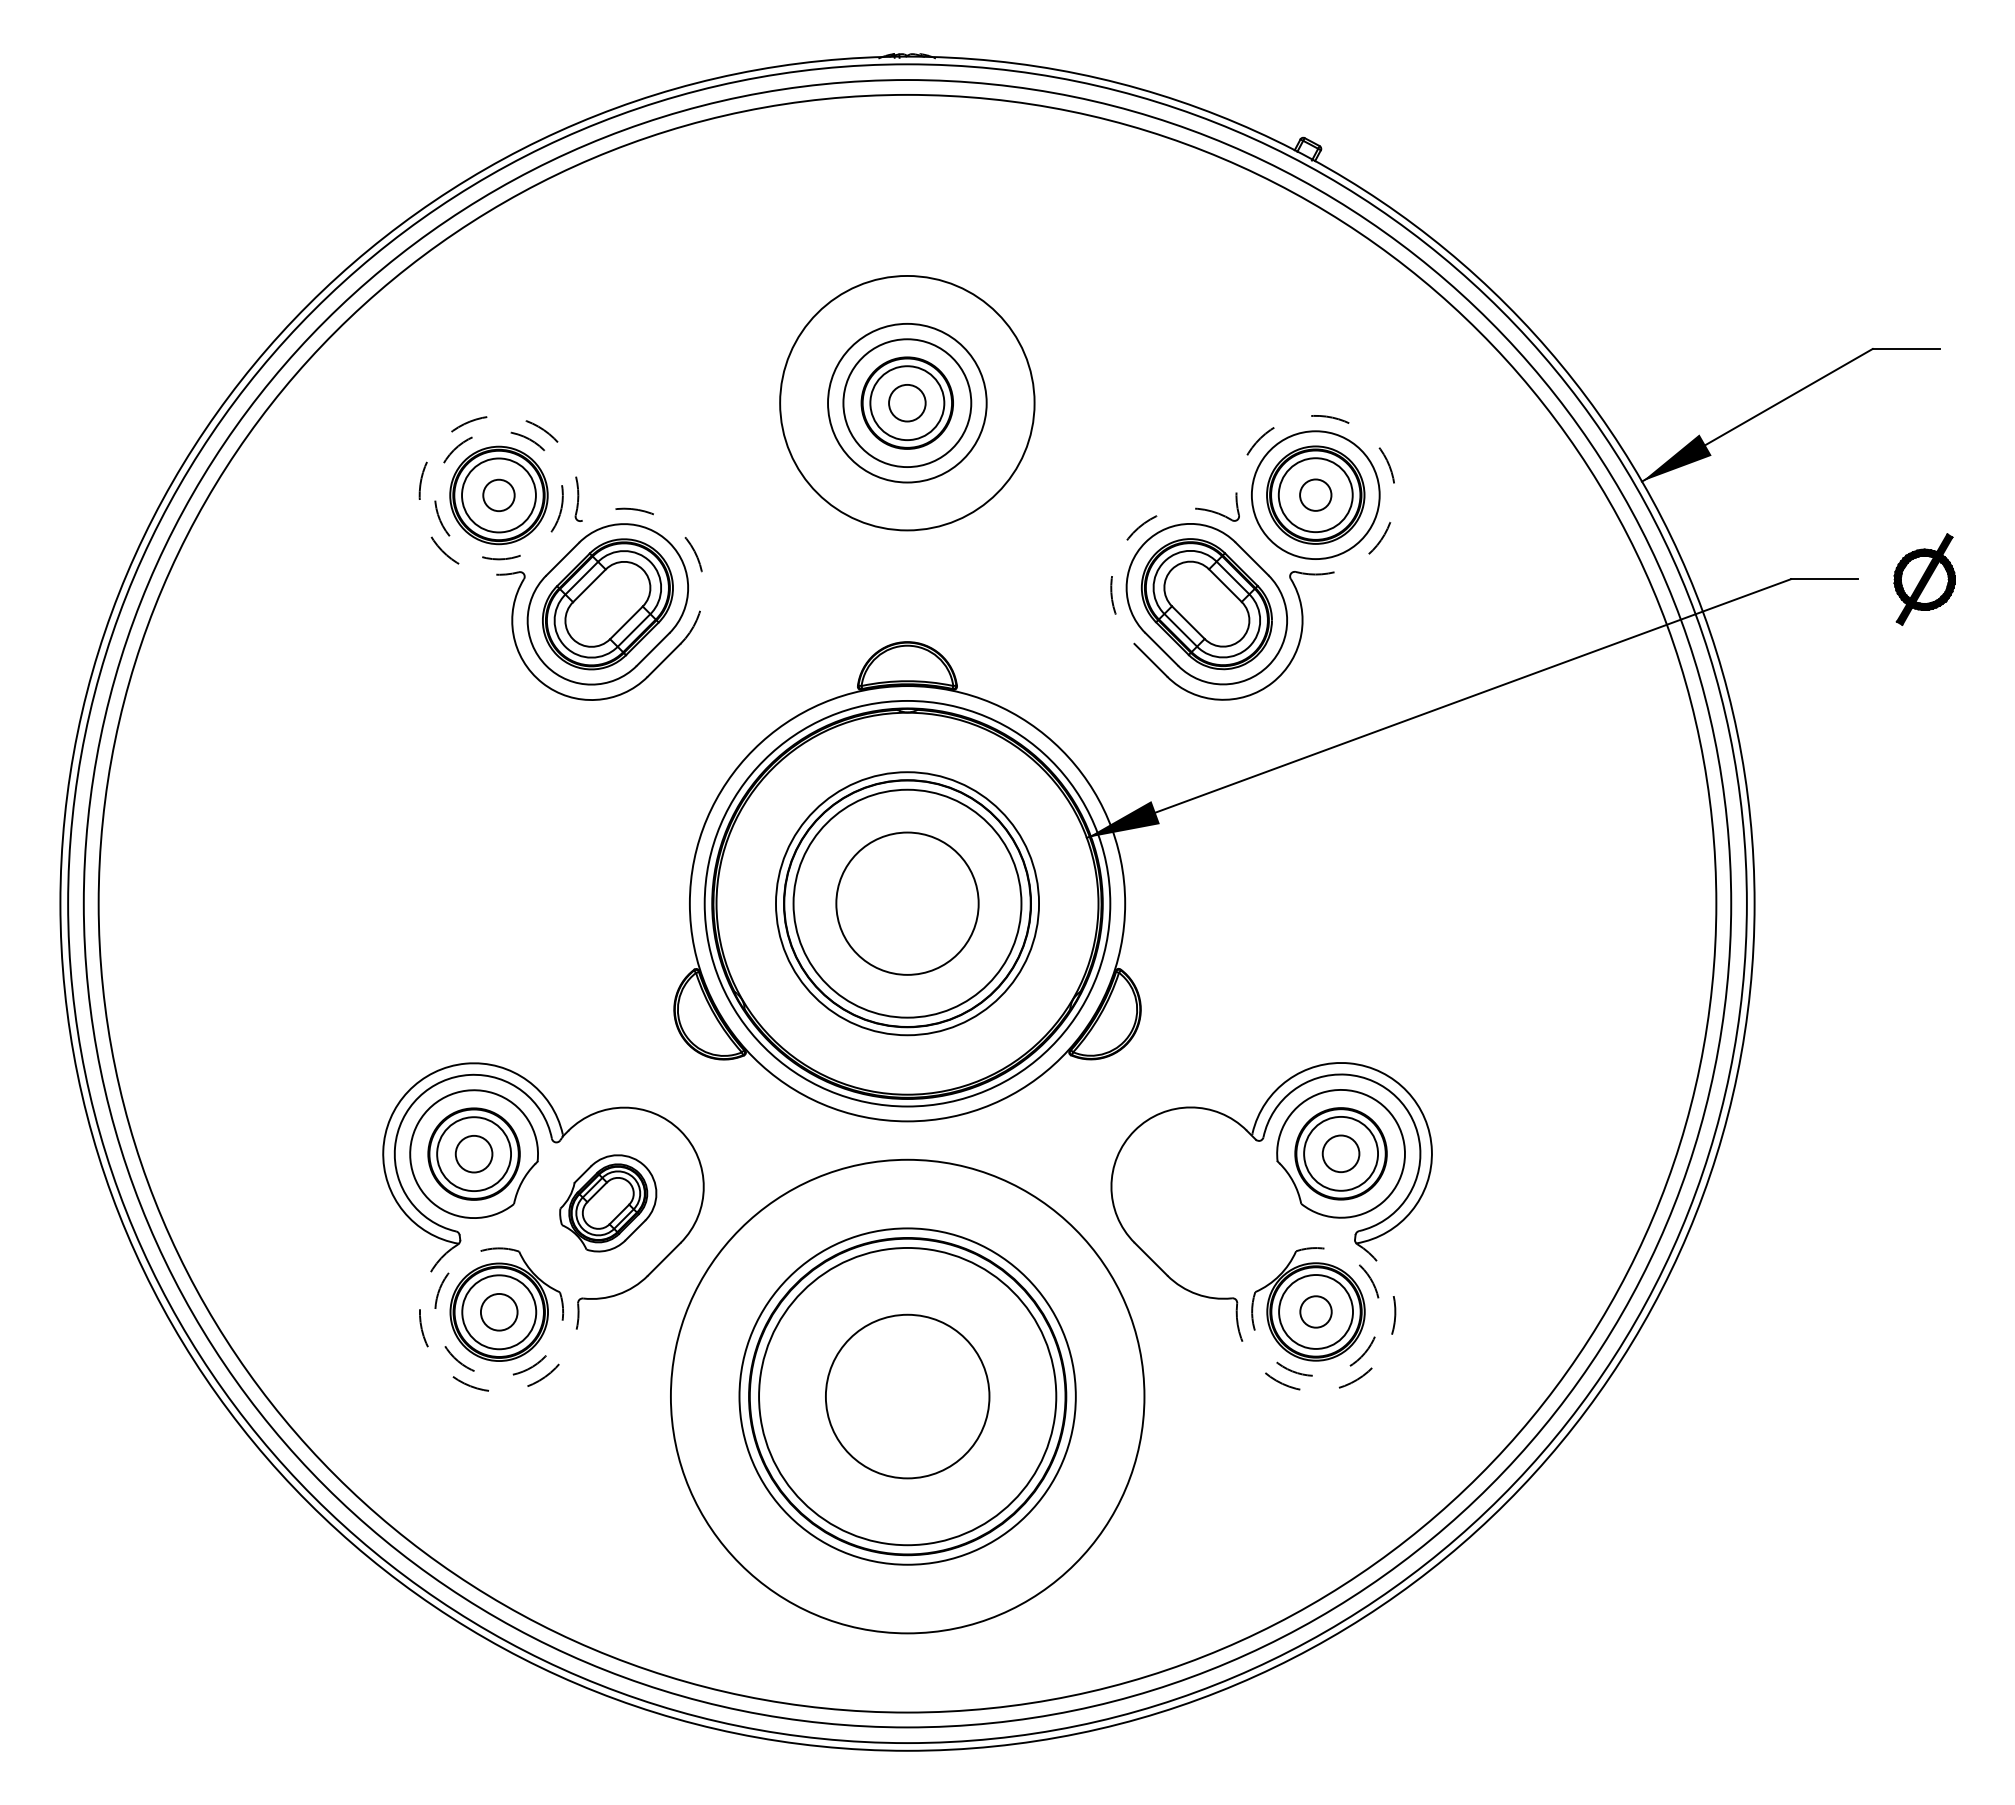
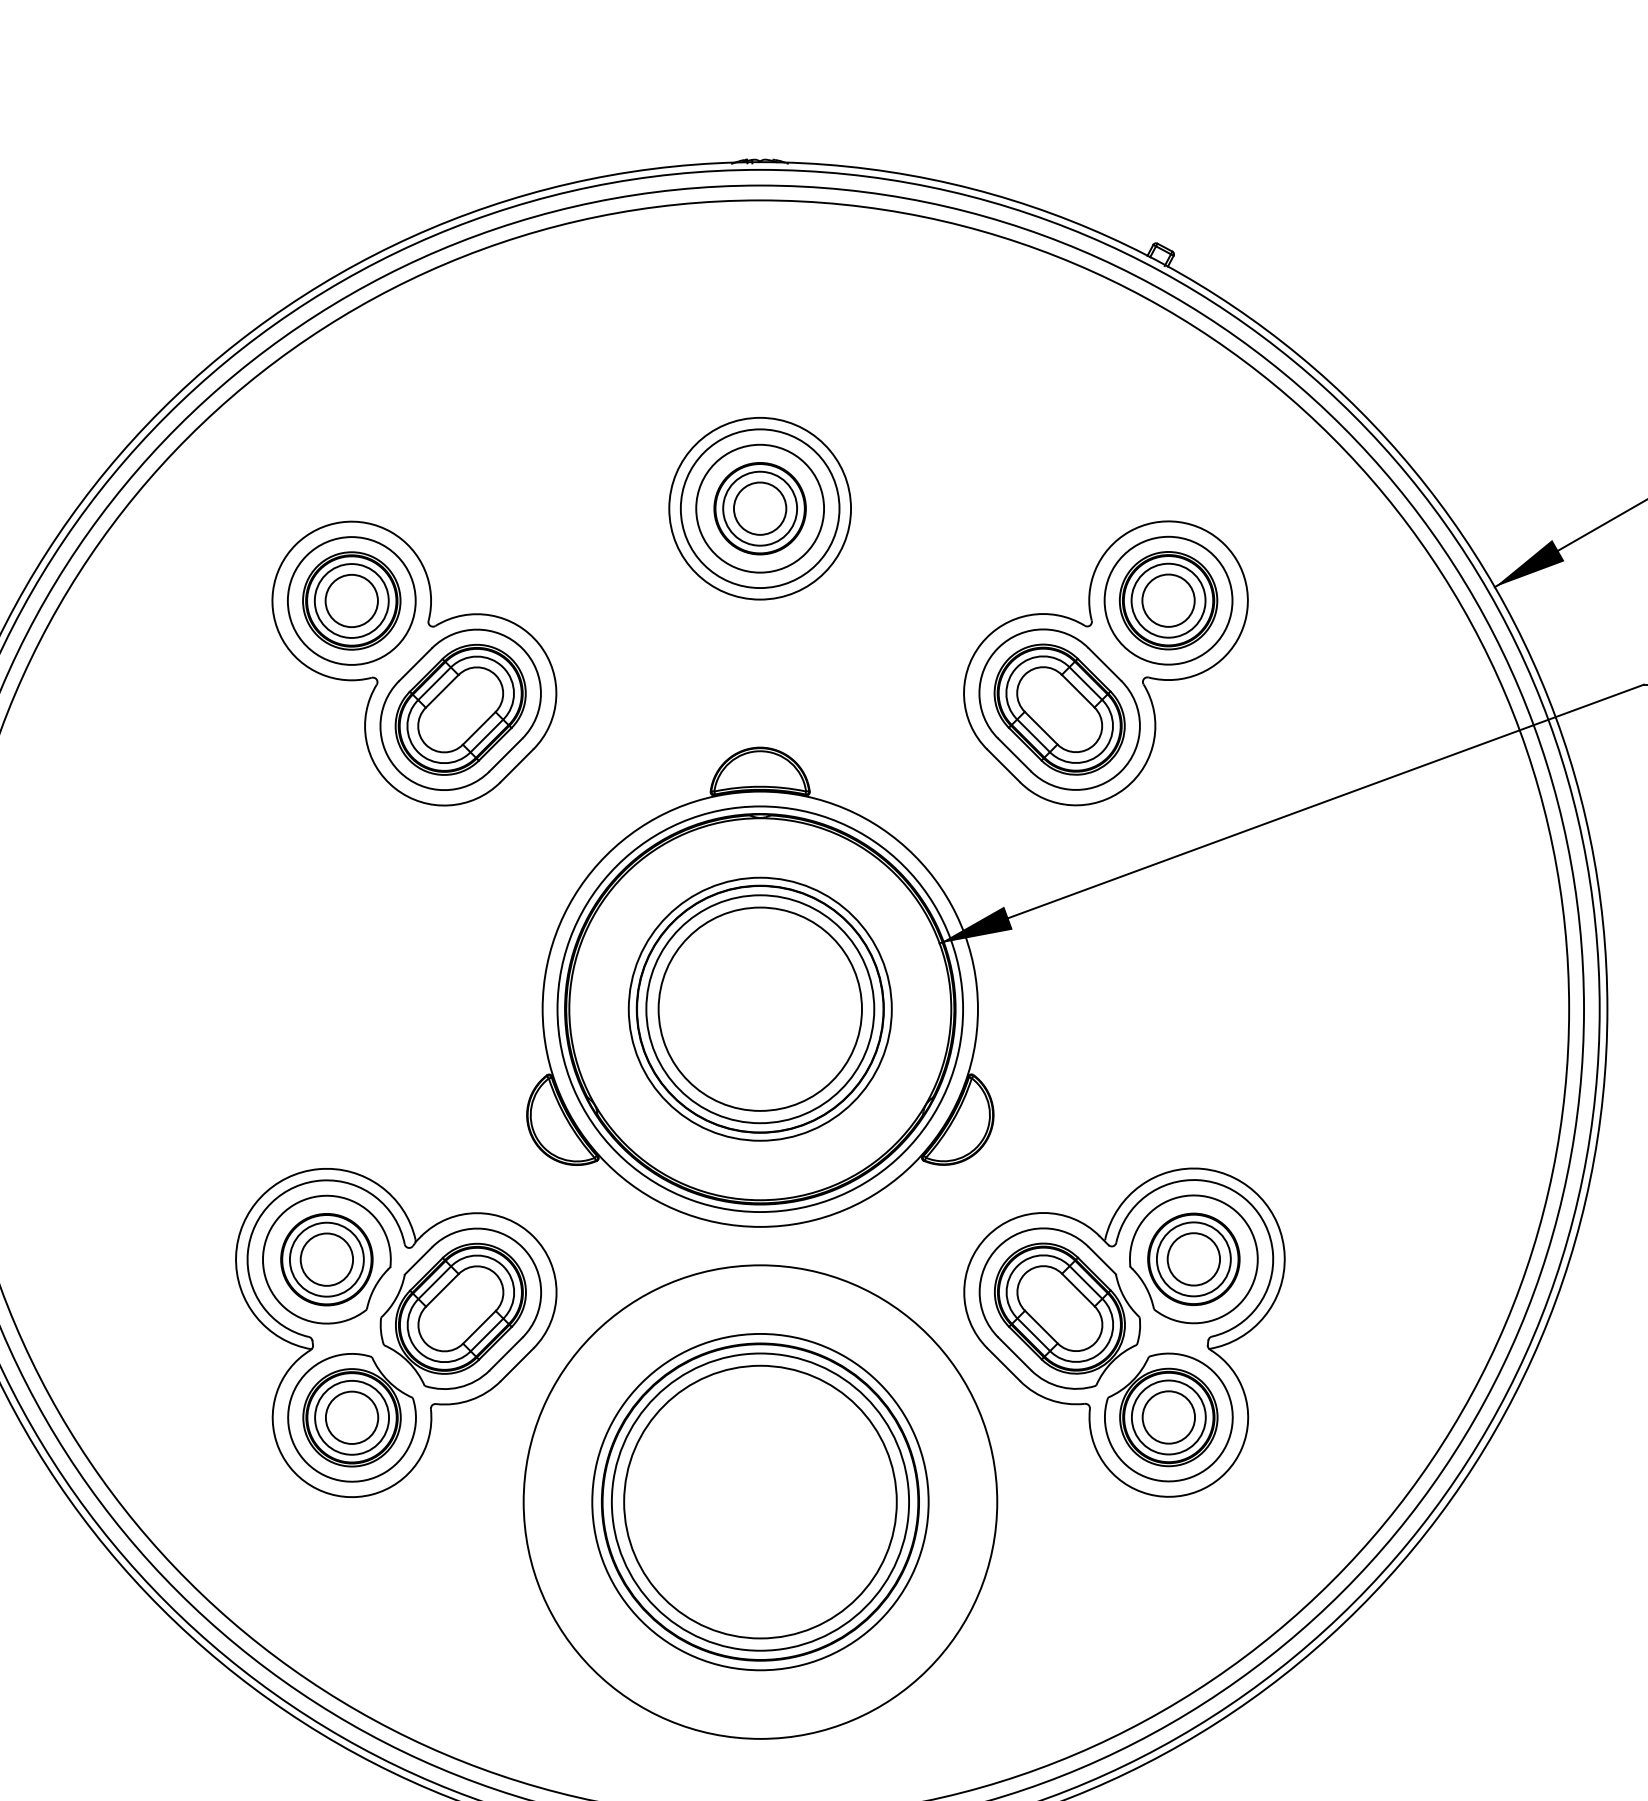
circle: (907, 403) -> (760, 509), size x0.71
circle: (907, 403) -> (760, 509), size x1.43
arc: (442, 439) -> (295, 545), dashed -> solid
arc: (1371, 439) -> (1224, 545), dashed -> solid
circle: (498, 495) -> (351, 601), dashed -> solid
circle: (498, 495) -> (351, 601), size x1.67
circle: (1315, 495) -> (1168, 601), size x1.67
arc: (686, 538) -> (539, 644), dashed -> solid
arc: (1128, 538) -> (981, 644), dashed -> solid
circle: (907, 903) -> (760, 1009), size x1.43
circle: (1340, 1153) -> (1193, 1259), size x1.43
circle: (473, 1154) -> (326, 1260), size x1.43
part: (608, 1203) -> (461, 1309), size x1.67
part: (1207, 1203) -> (1060, 1309), added
circle: (1315, 1311) -> (1168, 1417), size x1.67
circle: (499, 1312) -> (352, 1418), size x1.43
arc: (454, 1357) -> (307, 1463), dashed -> solid
arc: (1361, 1357) -> (1214, 1463), dashed -> solid
arc: (464, 1383) -> (317, 1489), dashed -> solid
arc: (1351, 1383) -> (1204, 1489), dashed -> solid
circle: (907, 1396) -> (760, 1502), size x1.67

